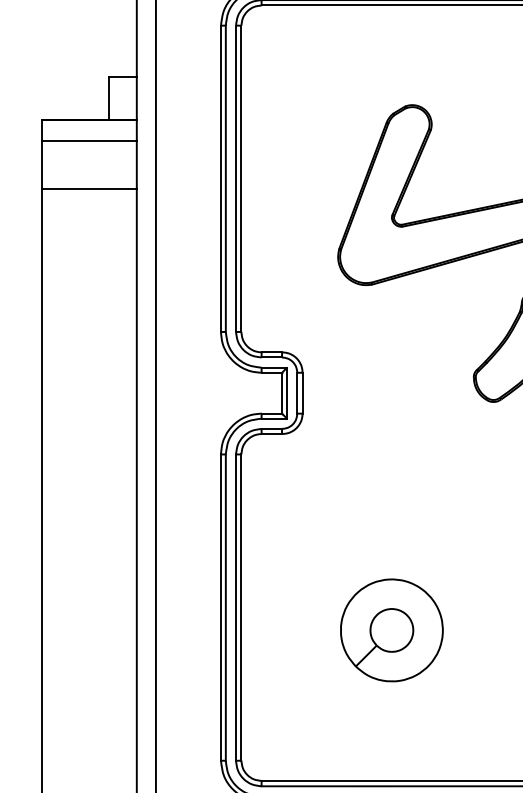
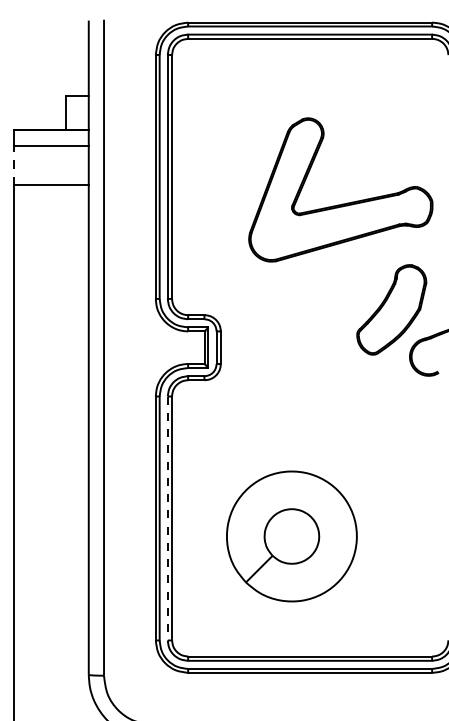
line: (42, 164) -> (13, 165), solid -> dashed
line: (235, 607) -> (167, 518), solid -> dashed
part: (391, 630) -> (291, 536), size x1.6

